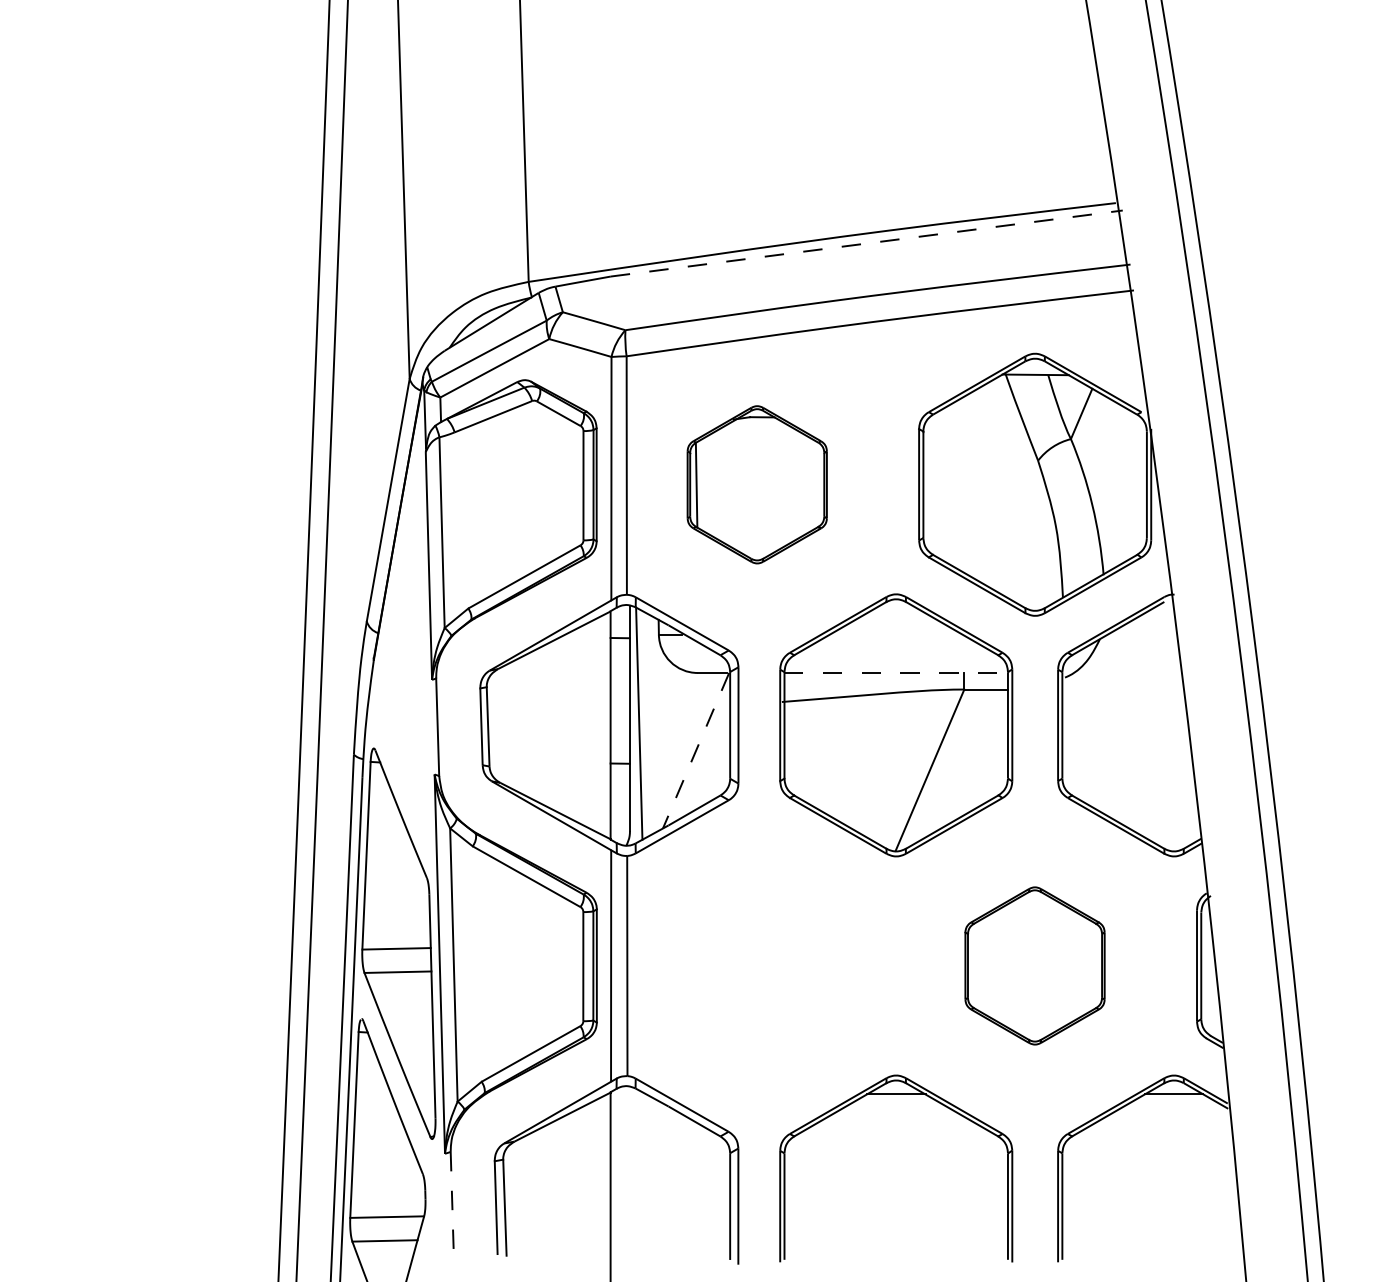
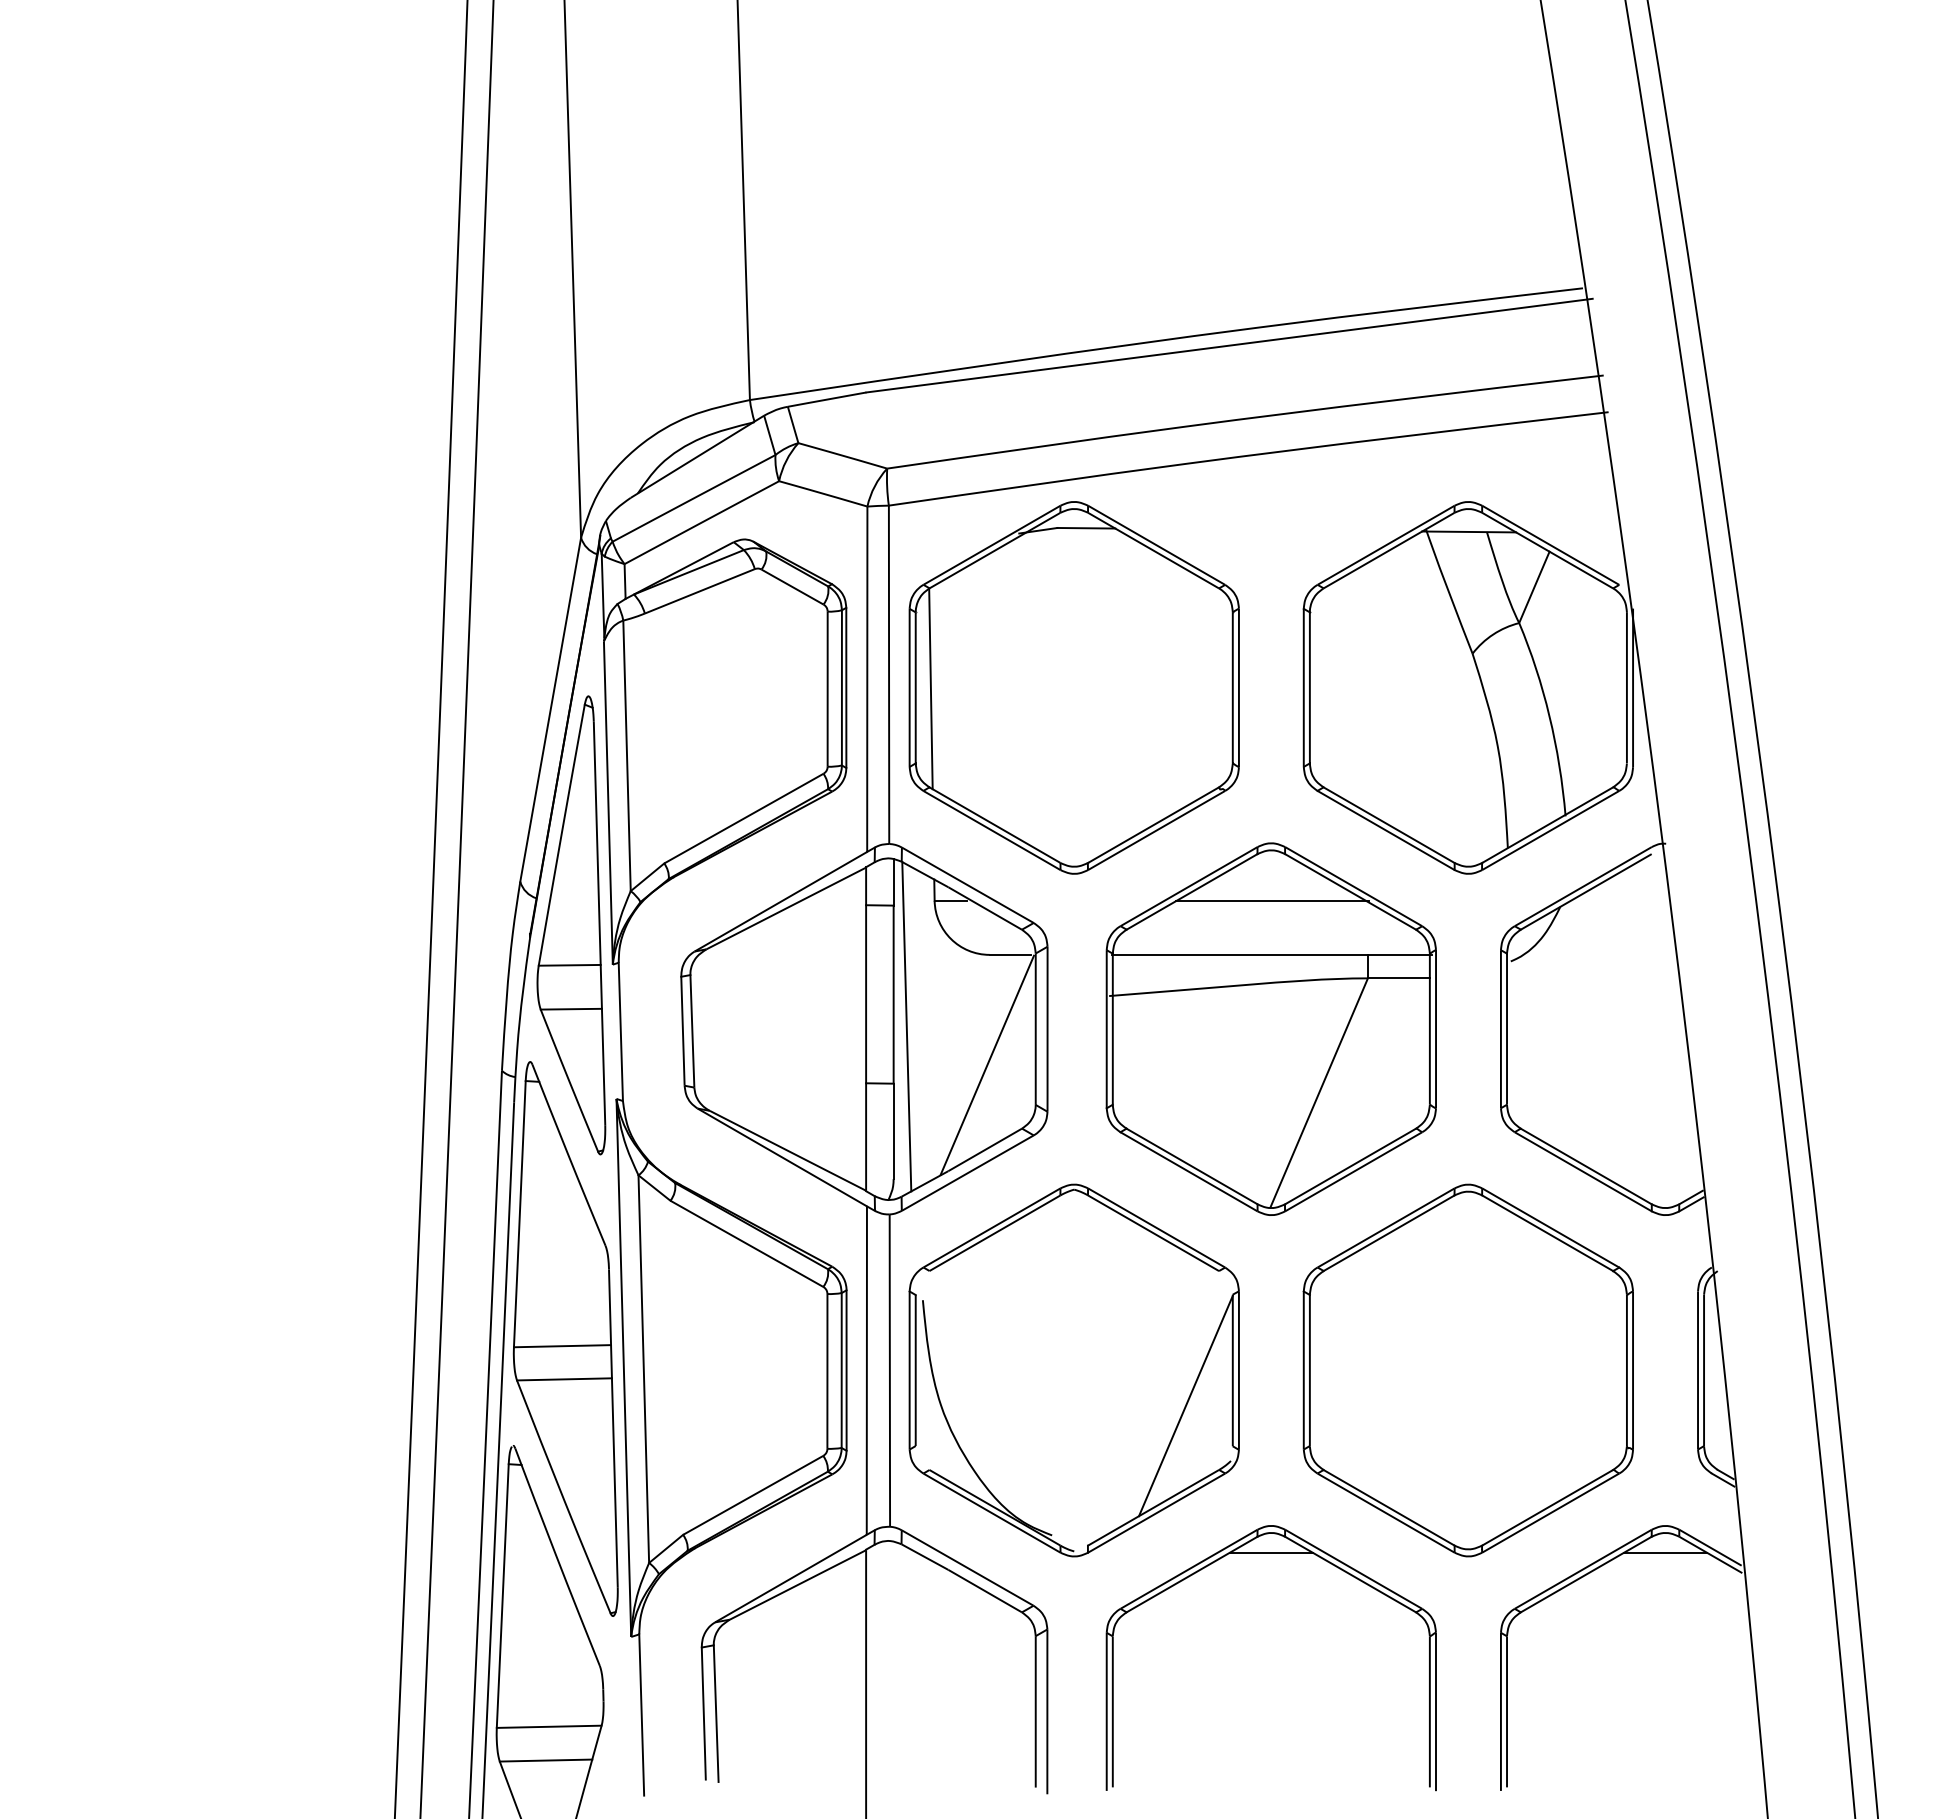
line: (867, 243) -> (1230, 345), dashed -> solid
part: (756, 484) -> (1073, 687), size x1.67
line: (896, 634) -> (1271, 900), added
part: (402, 652) -> (571, 925), added
line: (896, 672) -> (1271, 954), dashed -> solid
line: (696, 750) -> (987, 1065), dashed -> solid
part: (756, 965) -> (1073, 1370), added
part: (1034, 965) -> (1467, 1370), size x1.67
line: (452, 1209) -> (641, 1715), dashed -> solid

